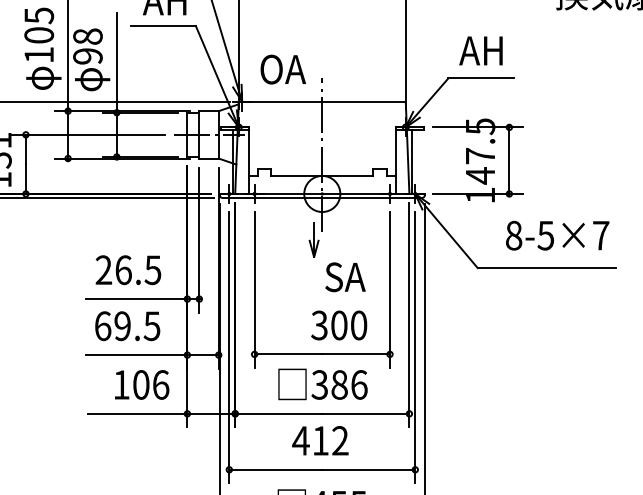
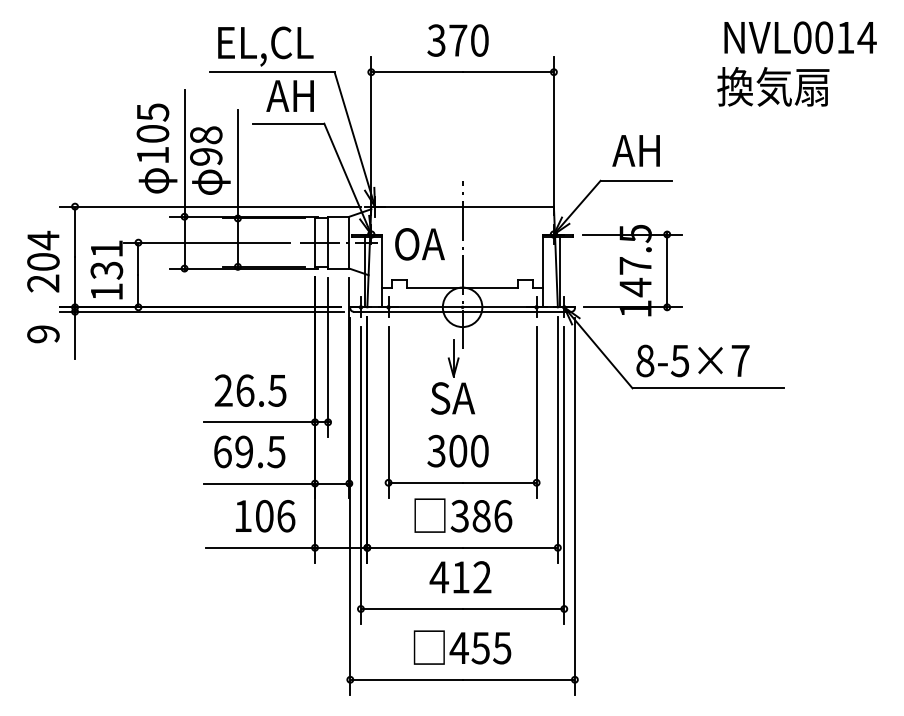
text: (282, 69) -> (419, 244), moved
text: (557, 235) -> (692, 360), moved
text: (345, 277) -> (452, 398), moved
text: (338, 324) -> (457, 450), moved

